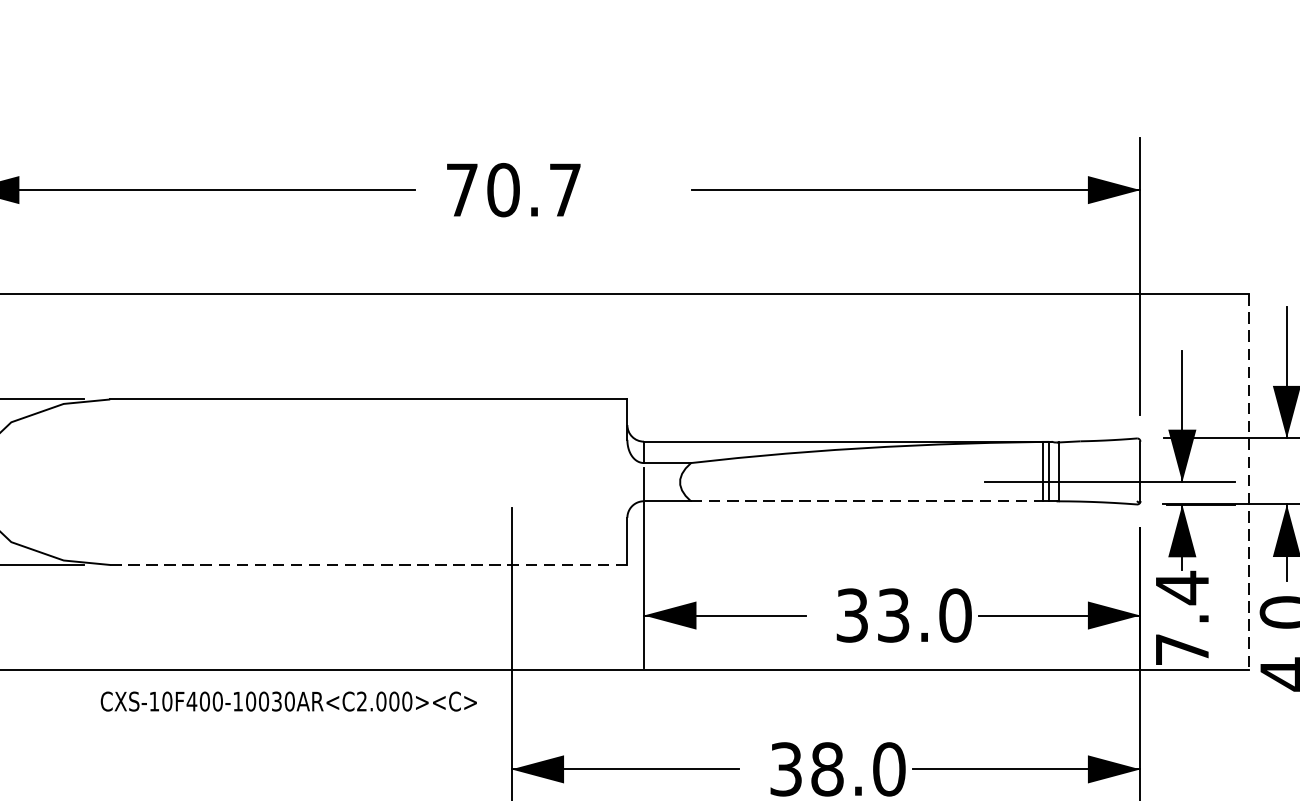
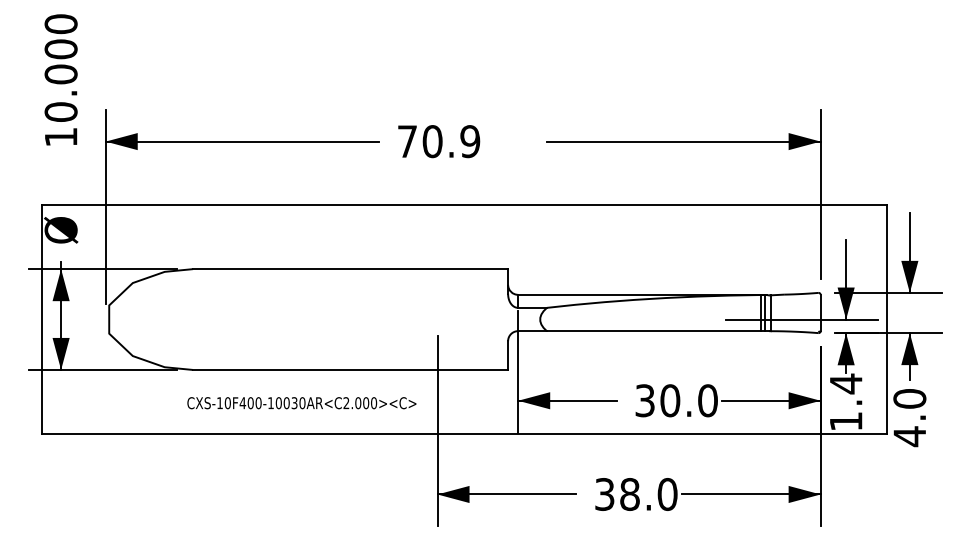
text: (565, 189) -> (470, 141), 70.7 -> 70.9
line: (1248, 483) -> (886, 320), dashed -> solid
line: (867, 501) -> (654, 331), dashed -> solid
line: (368, 564) -> (350, 369), dashed -> solid
text: (893, 615) -> (670, 400), 33.0 -> 30.0
text: (1182, 649) -> (846, 421), 7.4 -> 1.4
text: (288, 702) -> (301, 403), moved

